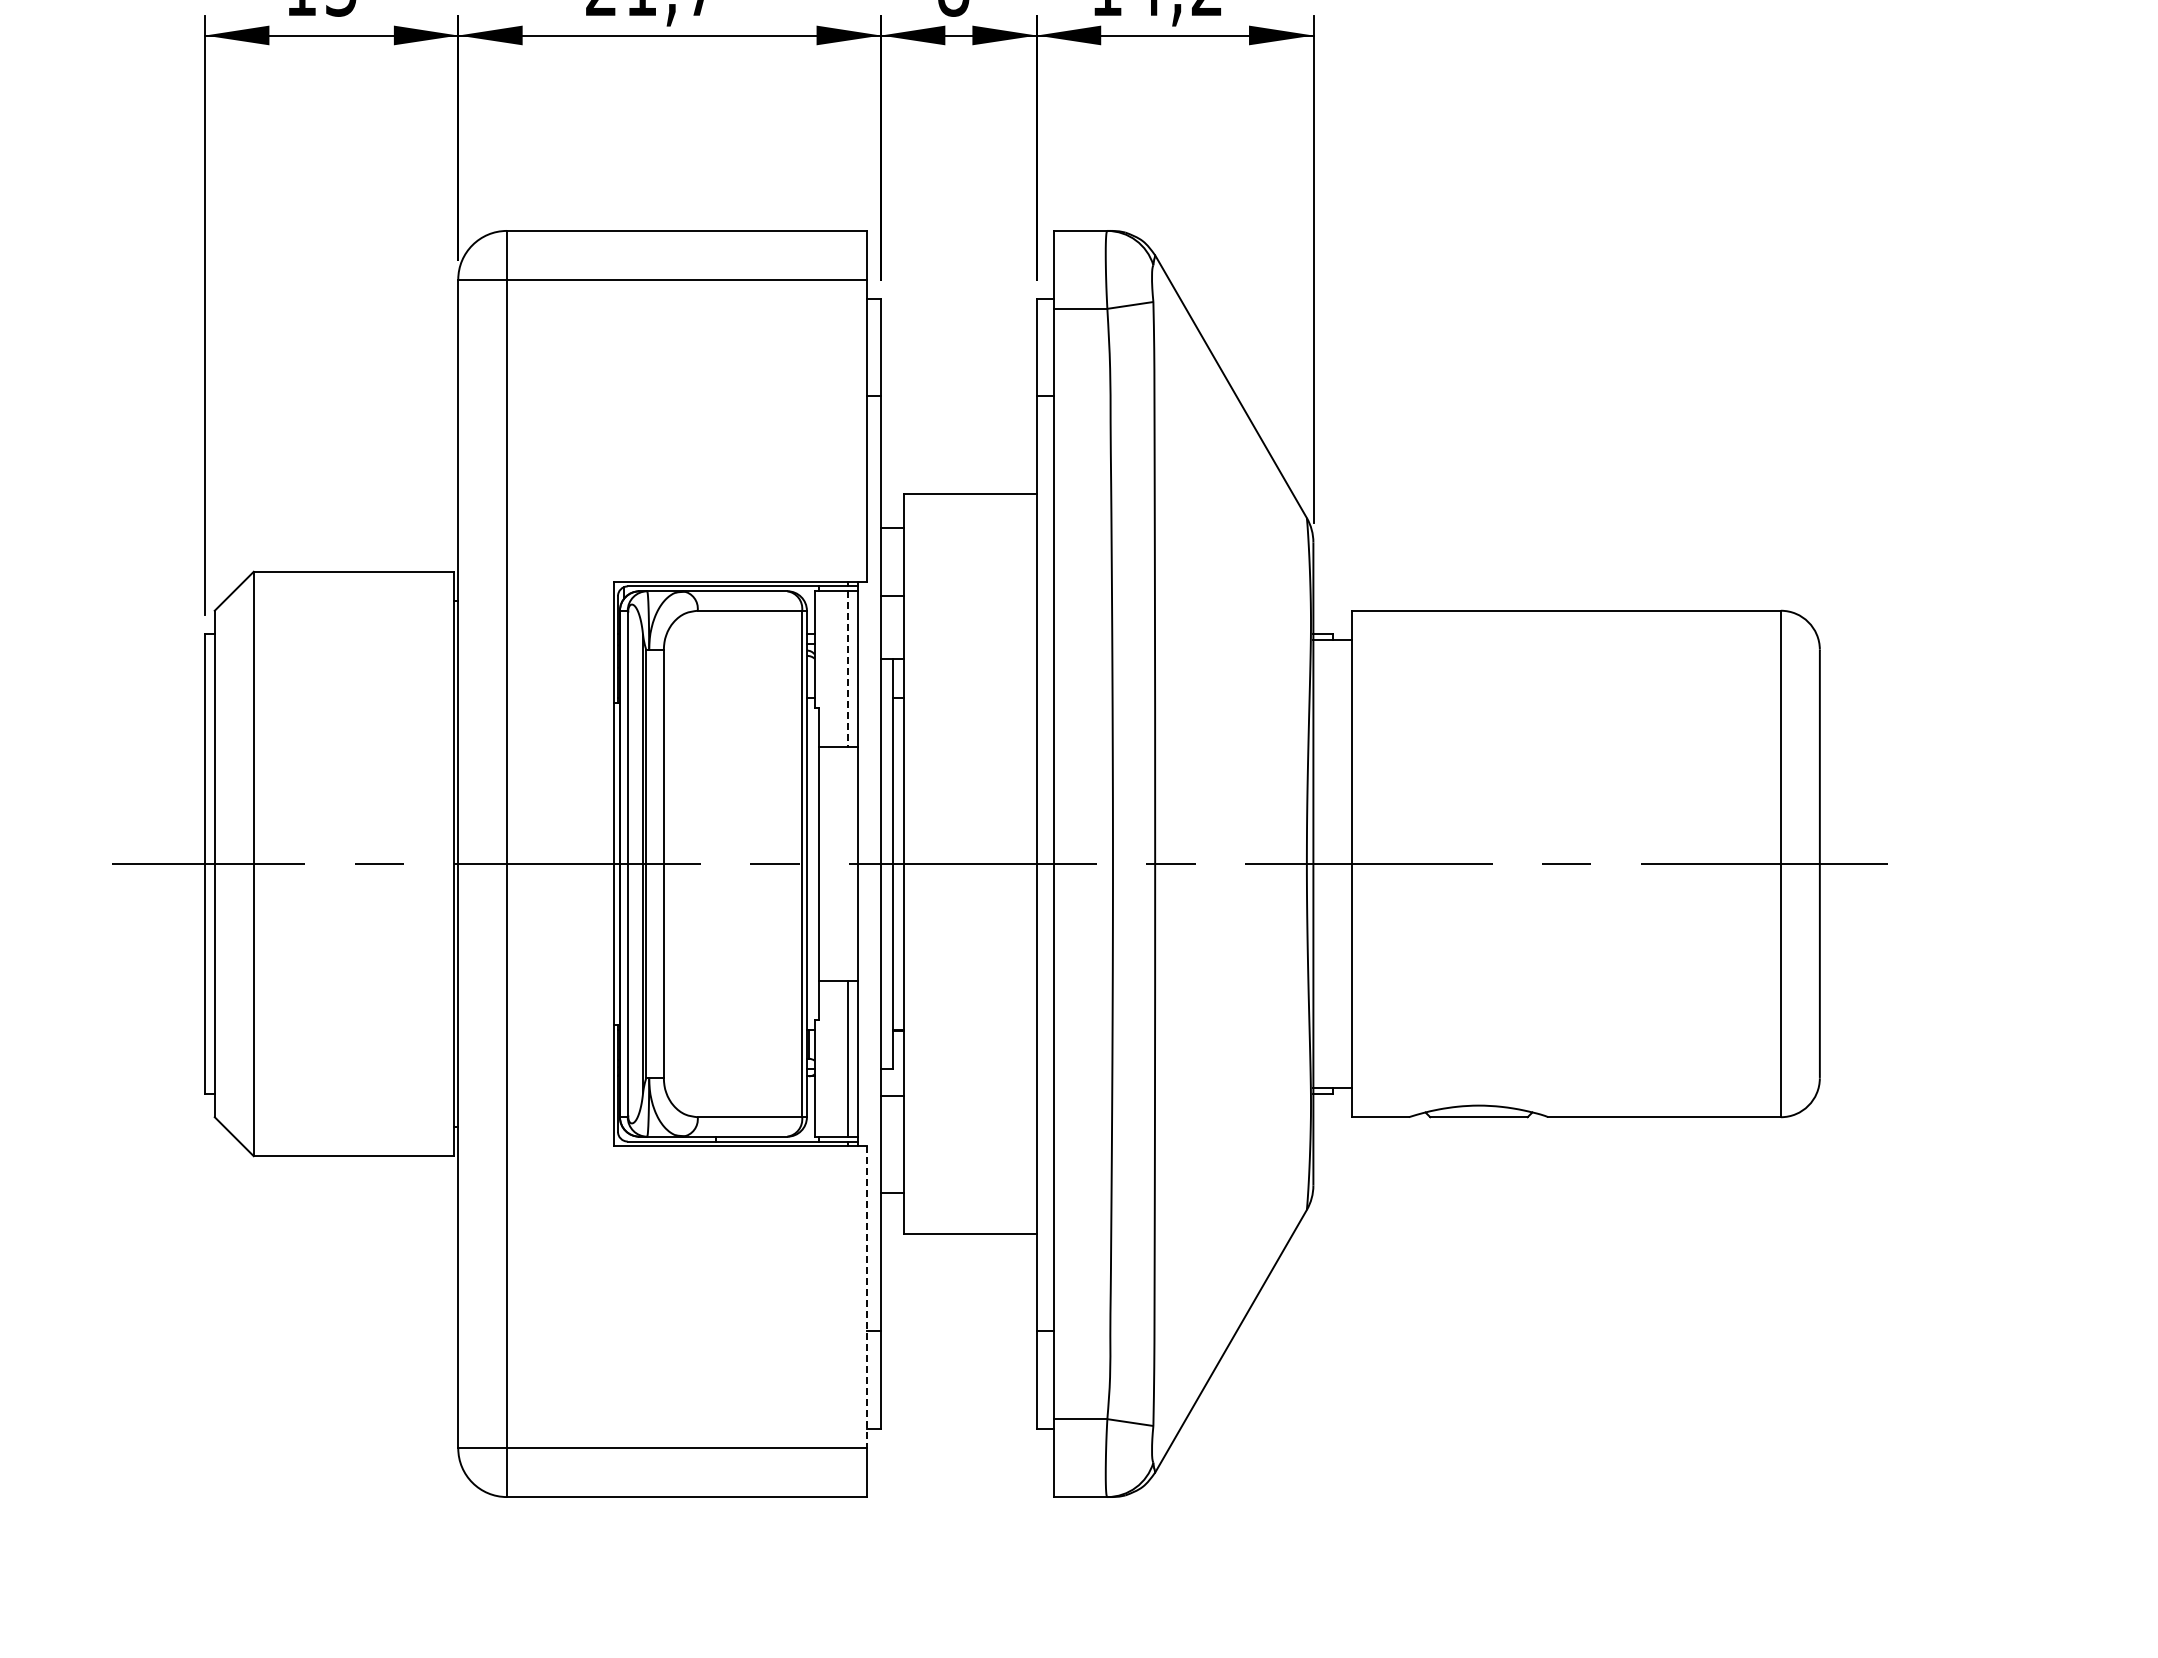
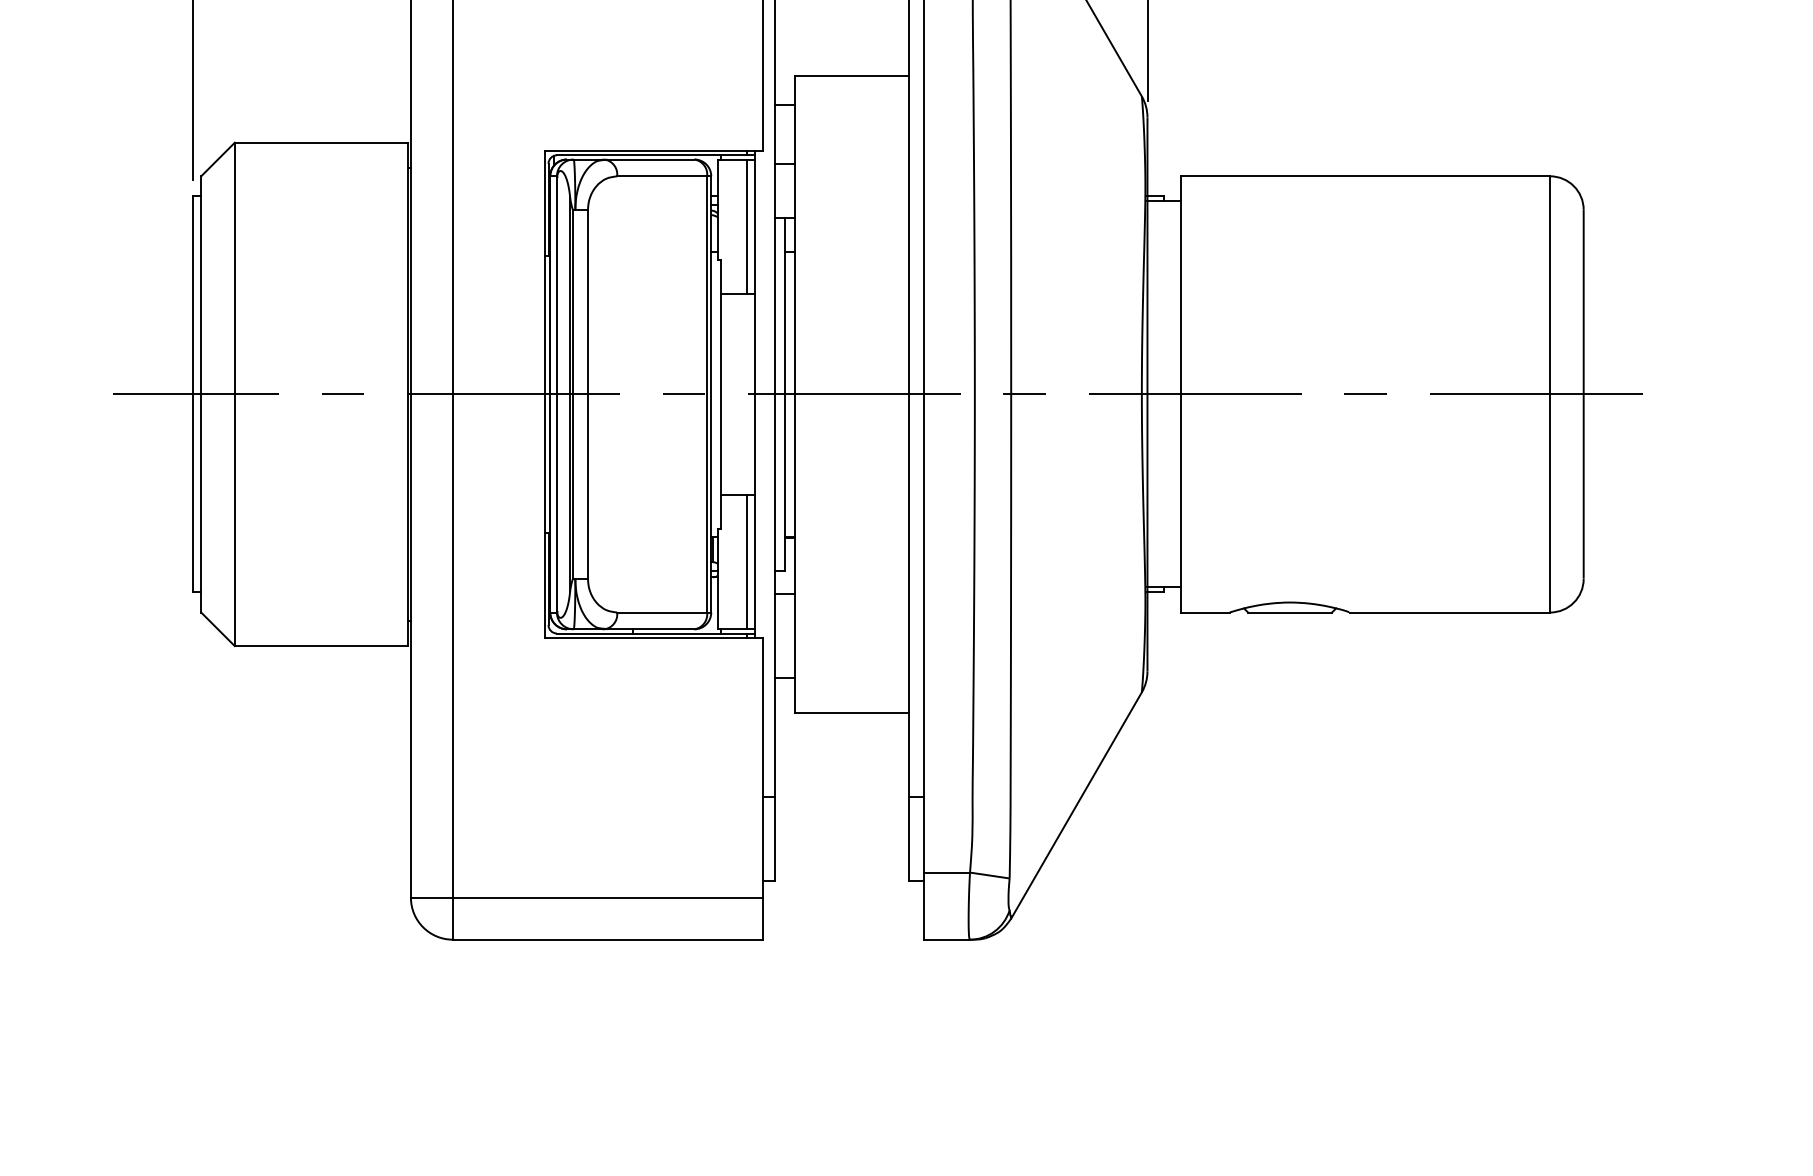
line: (847, 669) -> (746, 226), dashed -> solid
line: (867, 1297) -> (763, 767), dashed -> solid

